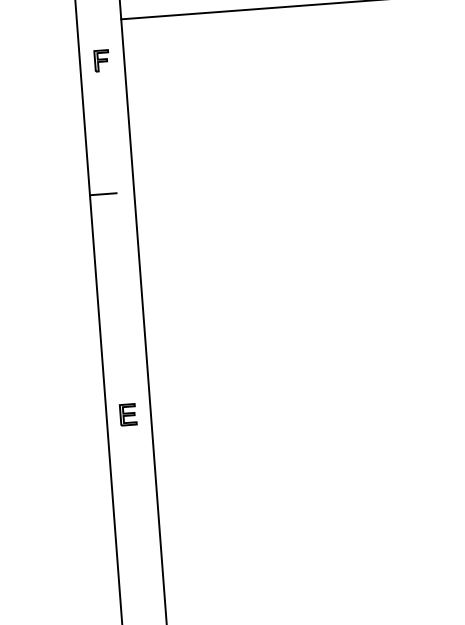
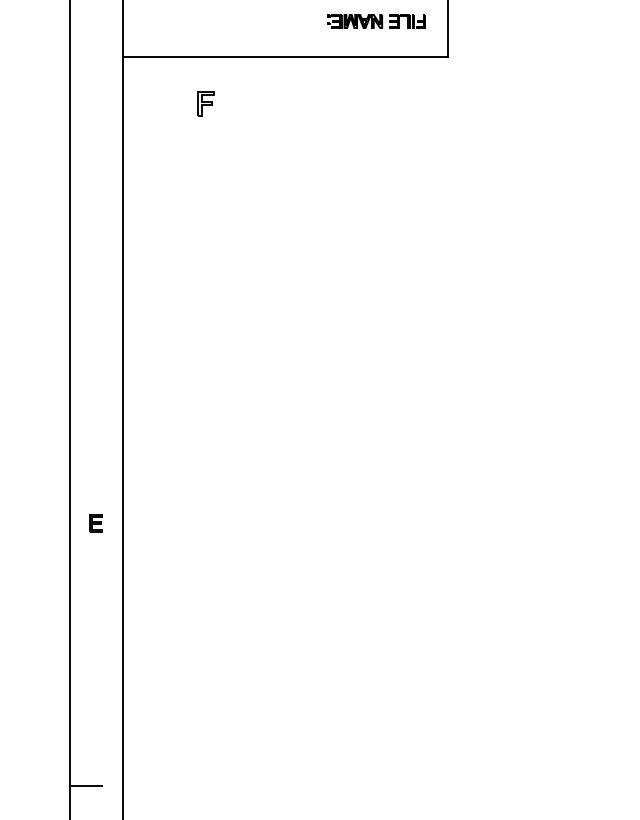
part: (101, 60) -> (205, 103), moved
line: (102, 194) -> (85, 261), removed
part: (127, 414) -> (95, 523), size x0.7

